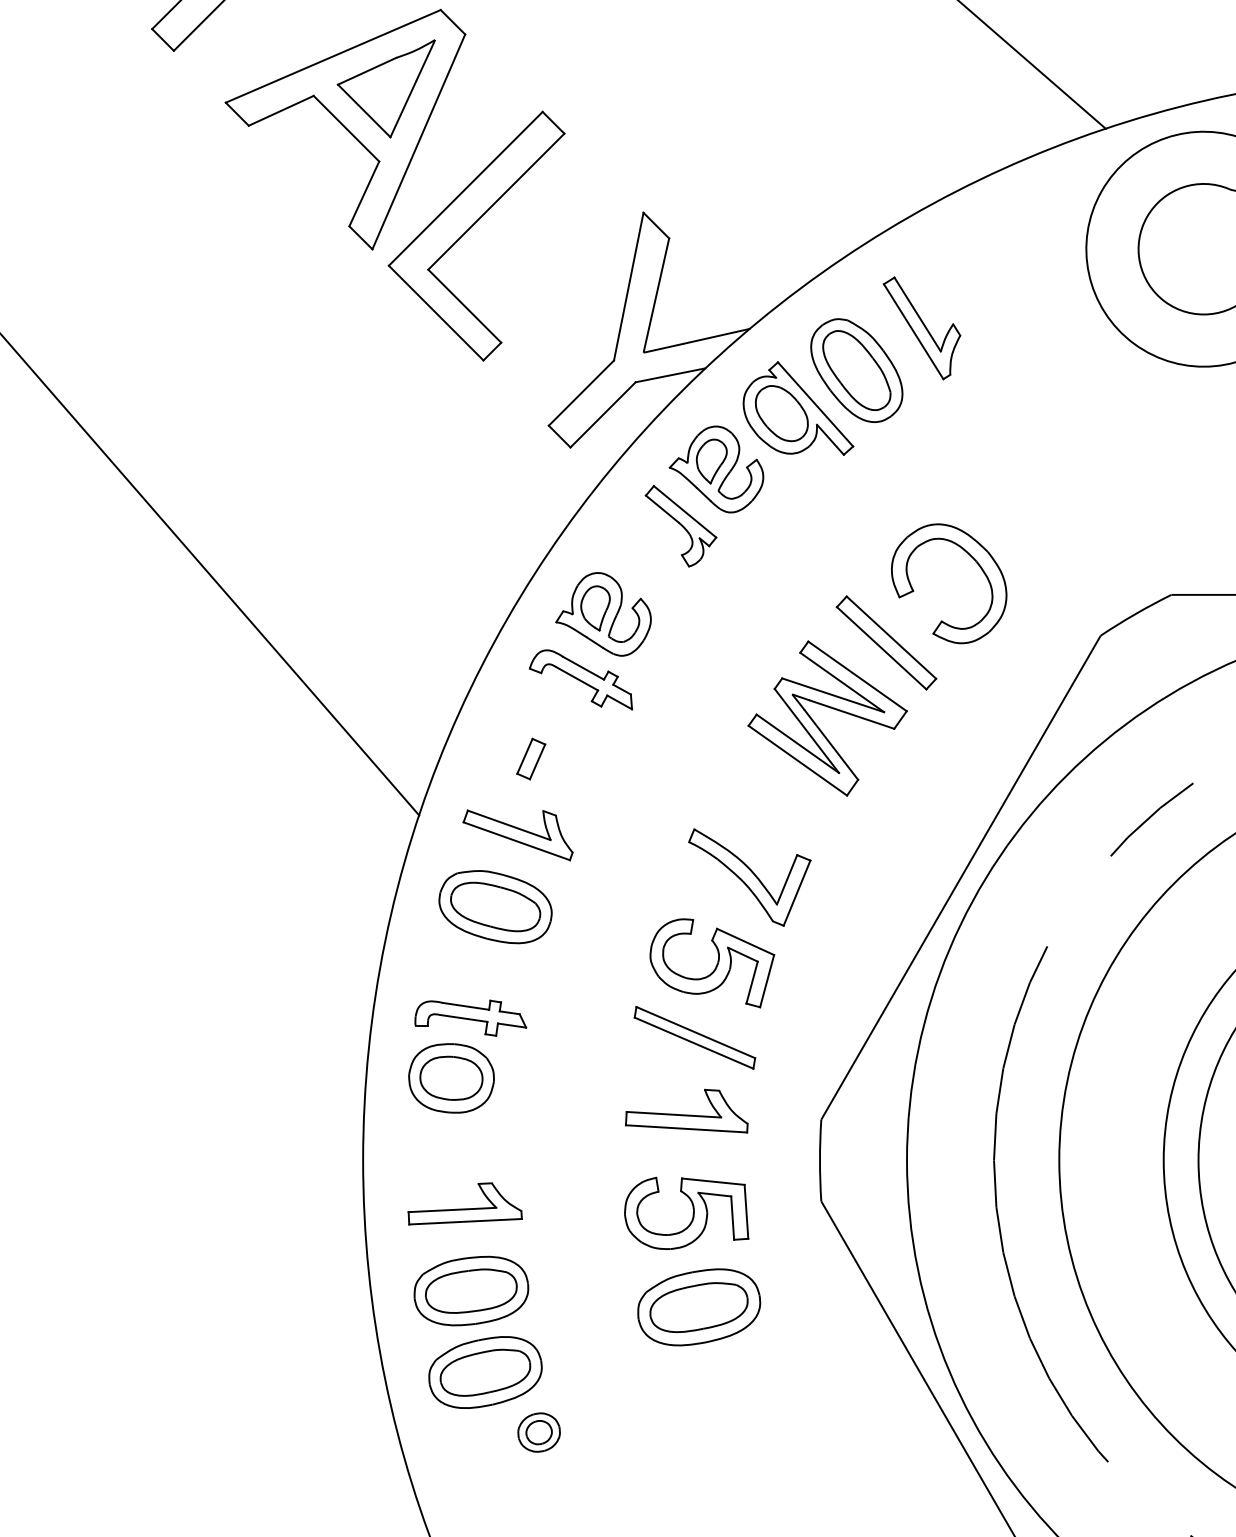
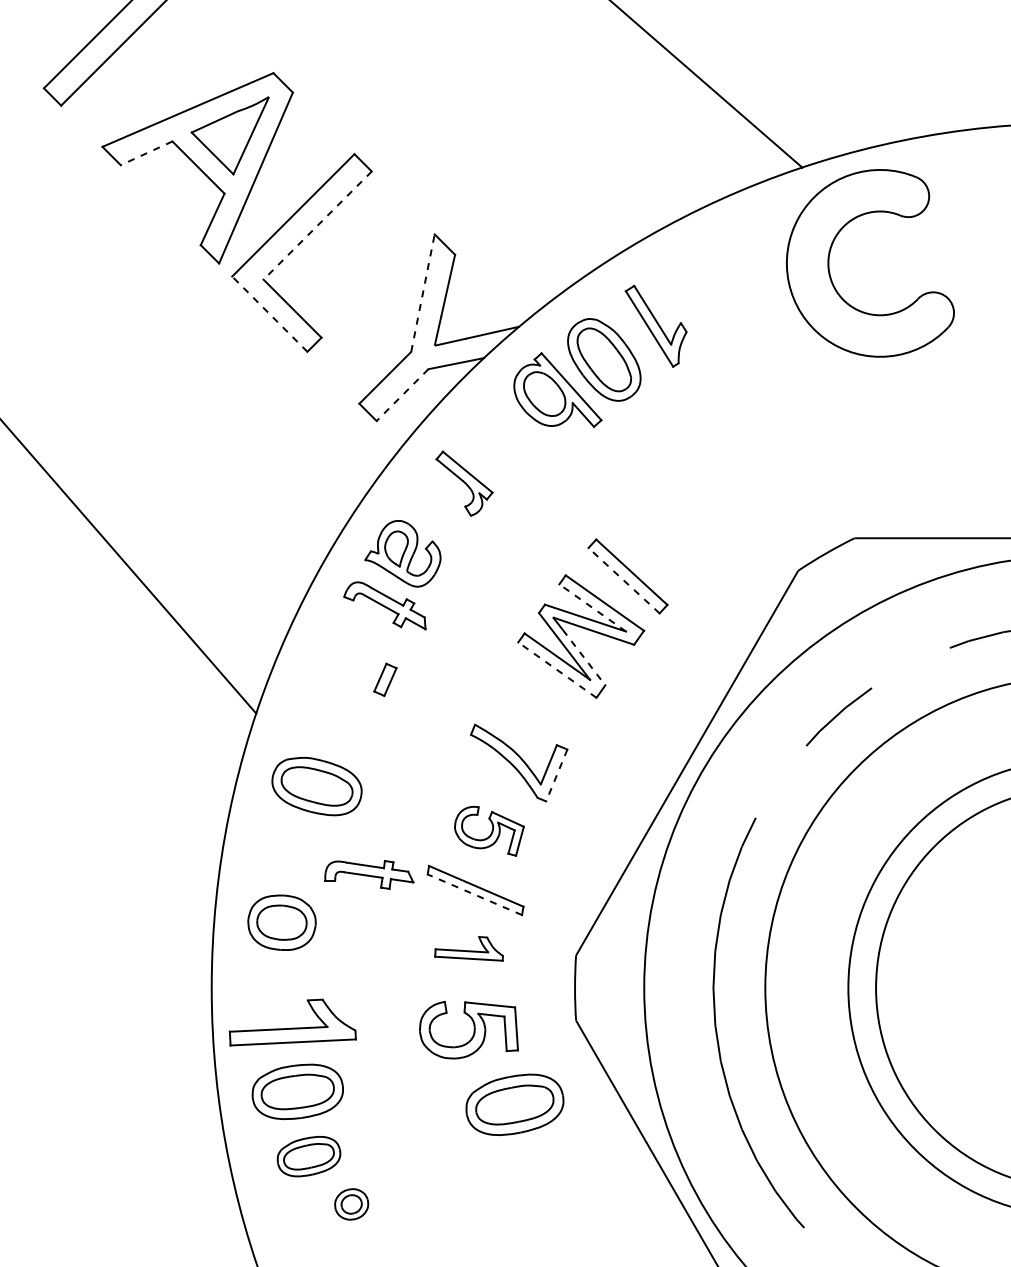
line: (281, 111) -> (146, 153), solid -> dashed
line: (496, 201) -> (317, 225), solid -> dashed
line: (628, 287) -> (422, 293), solid -> dashed
line: (435, 312) -> (269, 313), solid -> dashed
line: (603, 415) -> (402, 395), solid -> dashed
part: (716, 469) -> (492, 438), removed
part: (972, 559) -> (696, 510), removed
line: (880, 647) -> (623, 580), solid -> dashed
line: (841, 681) -> (592, 607), solid -> dashed
line: (831, 744) -> (584, 657), solid -> dashed
part: (531, 758) -> (385, 679), moved
line: (797, 761) -> (557, 670), solid -> dashed
part: (517, 835) -> (334, 729), removed
line: (796, 893) -> (556, 775), solid -> dashed
part: (712, 963) -> (489, 831), size x0.7
part: (470, 1017) -> (369, 874), moved
line: (693, 1042) -> (474, 894), solid -> dashed
part: (686, 1110) -> (468, 948), size x0.7
part: (464, 1203) -> (292, 1022), size x1.4
part: (698, 1306) -> (514, 1104), moved
part: (484, 1372) -> (308, 1156), size x0.7

